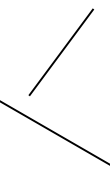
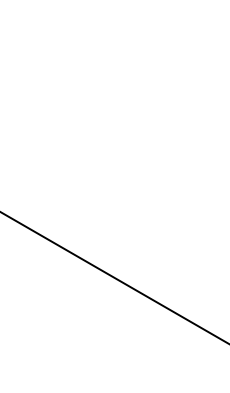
line: (60, 51) -> (126, 107), removed

